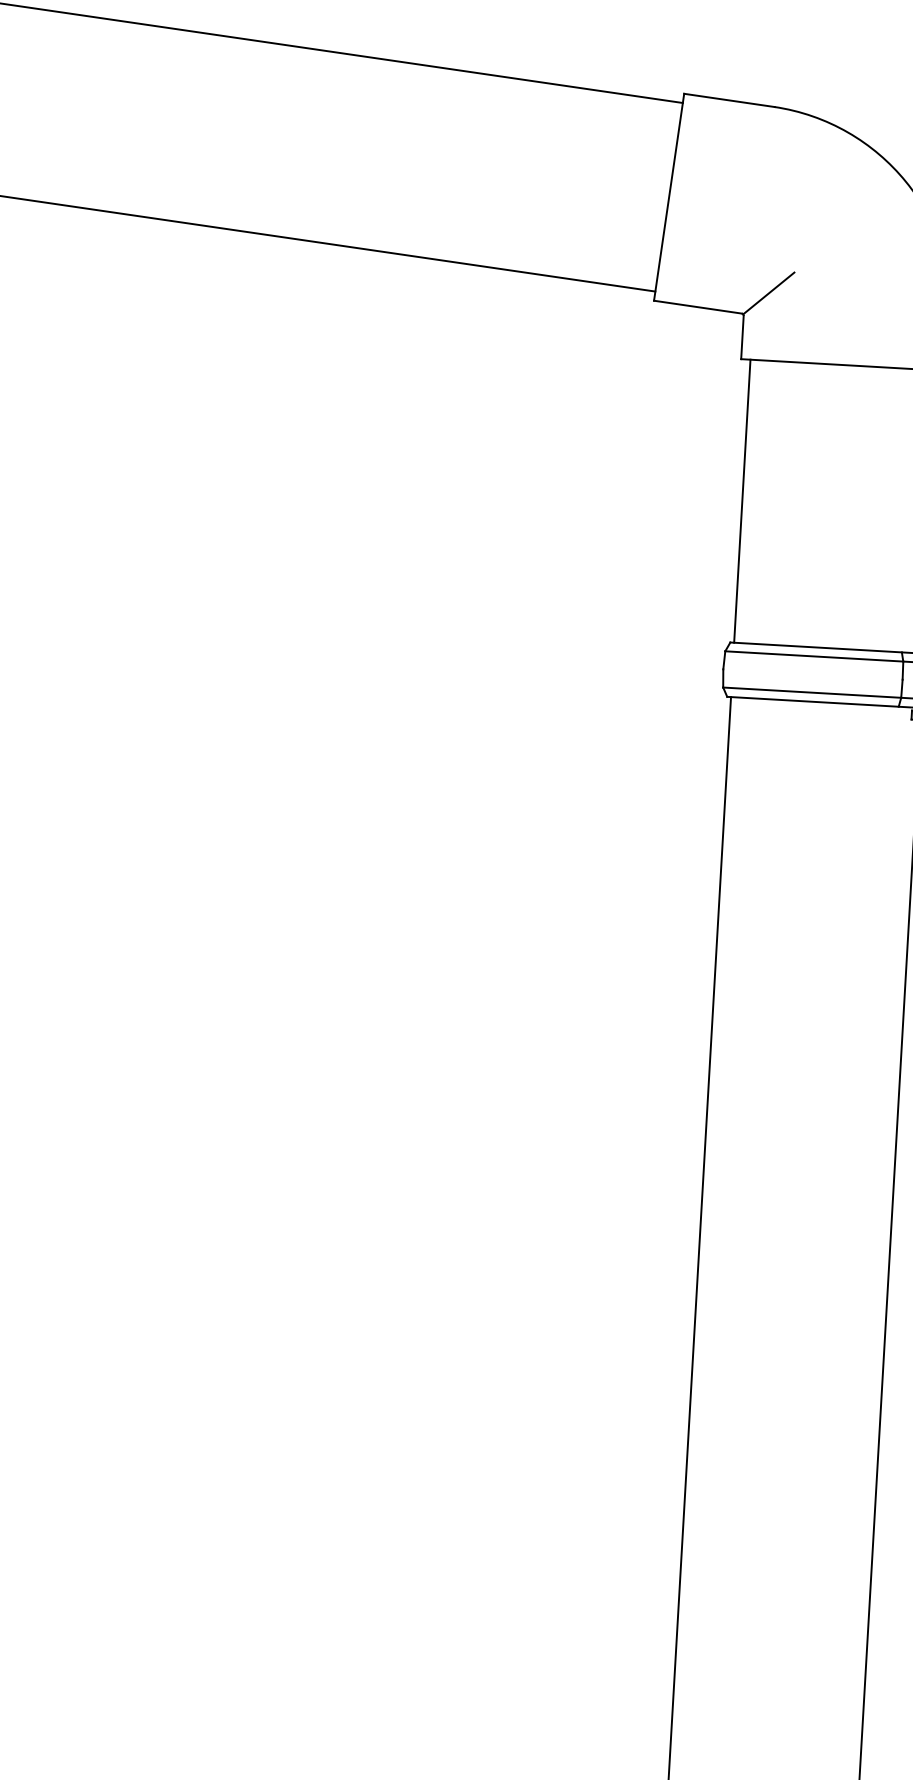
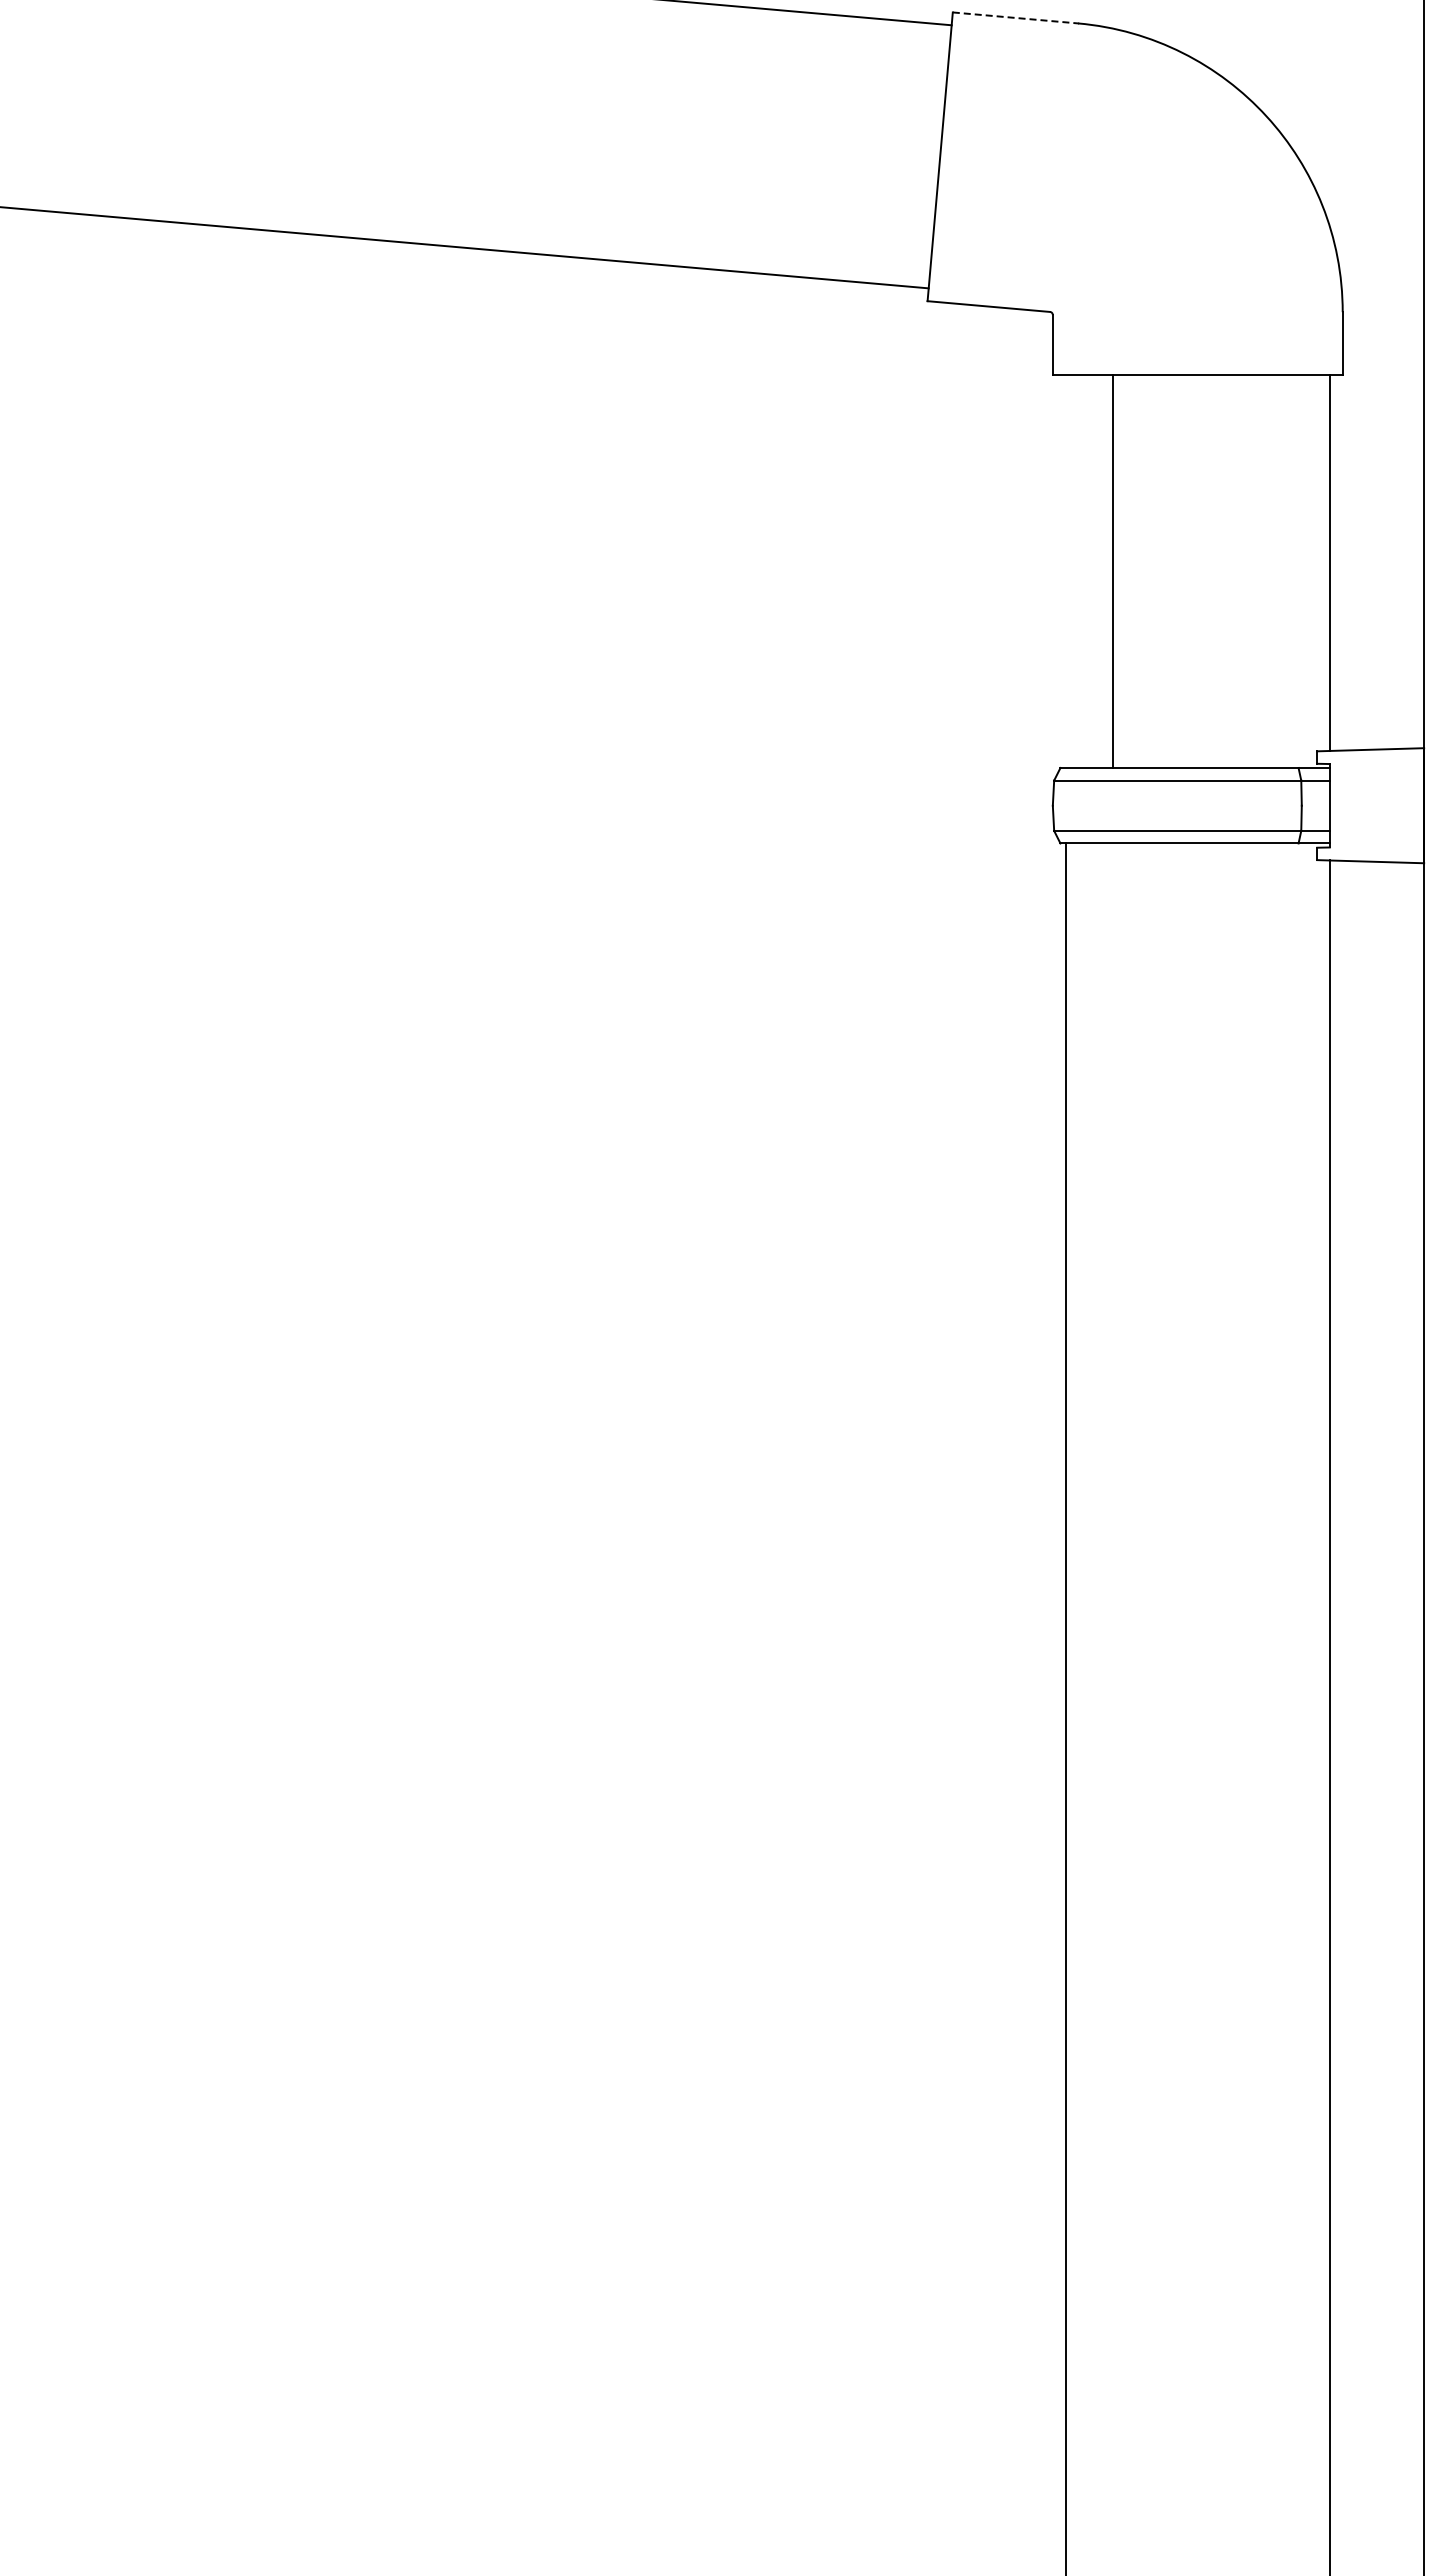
line: (729, 100) -> (1016, 18), solid -> dashed
line: (768, 293) -> (1085, 281), removed
line: (742, 501) -> (1112, 571), moved

